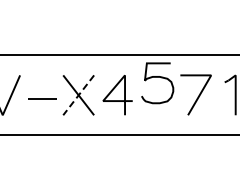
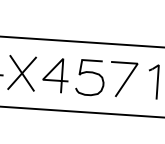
curve: (157, 77) -> (90, 72), moved
line: (78, 95) -> (21, 73), dashed -> solid

